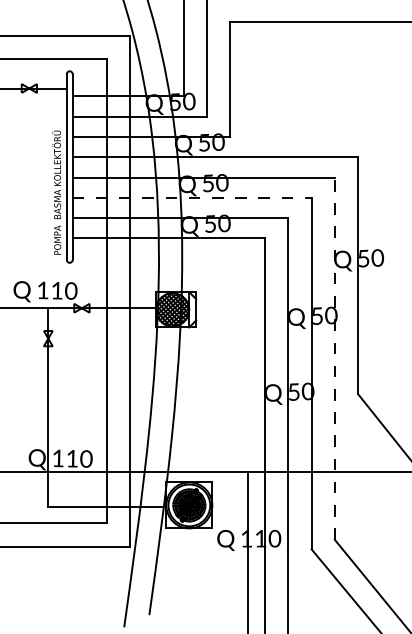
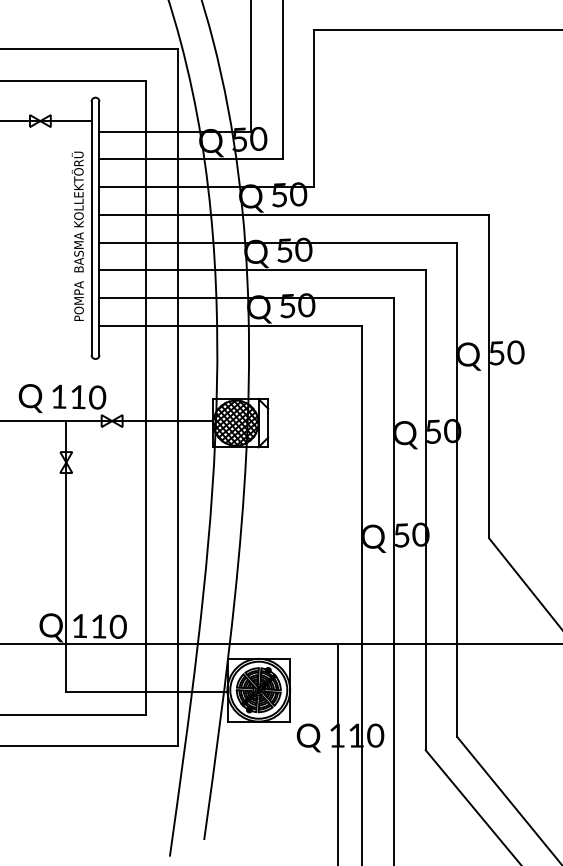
text: (56, 192) -> (77, 235), moved
line: (192, 197) -> (263, 270), dashed -> solid
line: (334, 358) -> (457, 489), dashed -> solid

